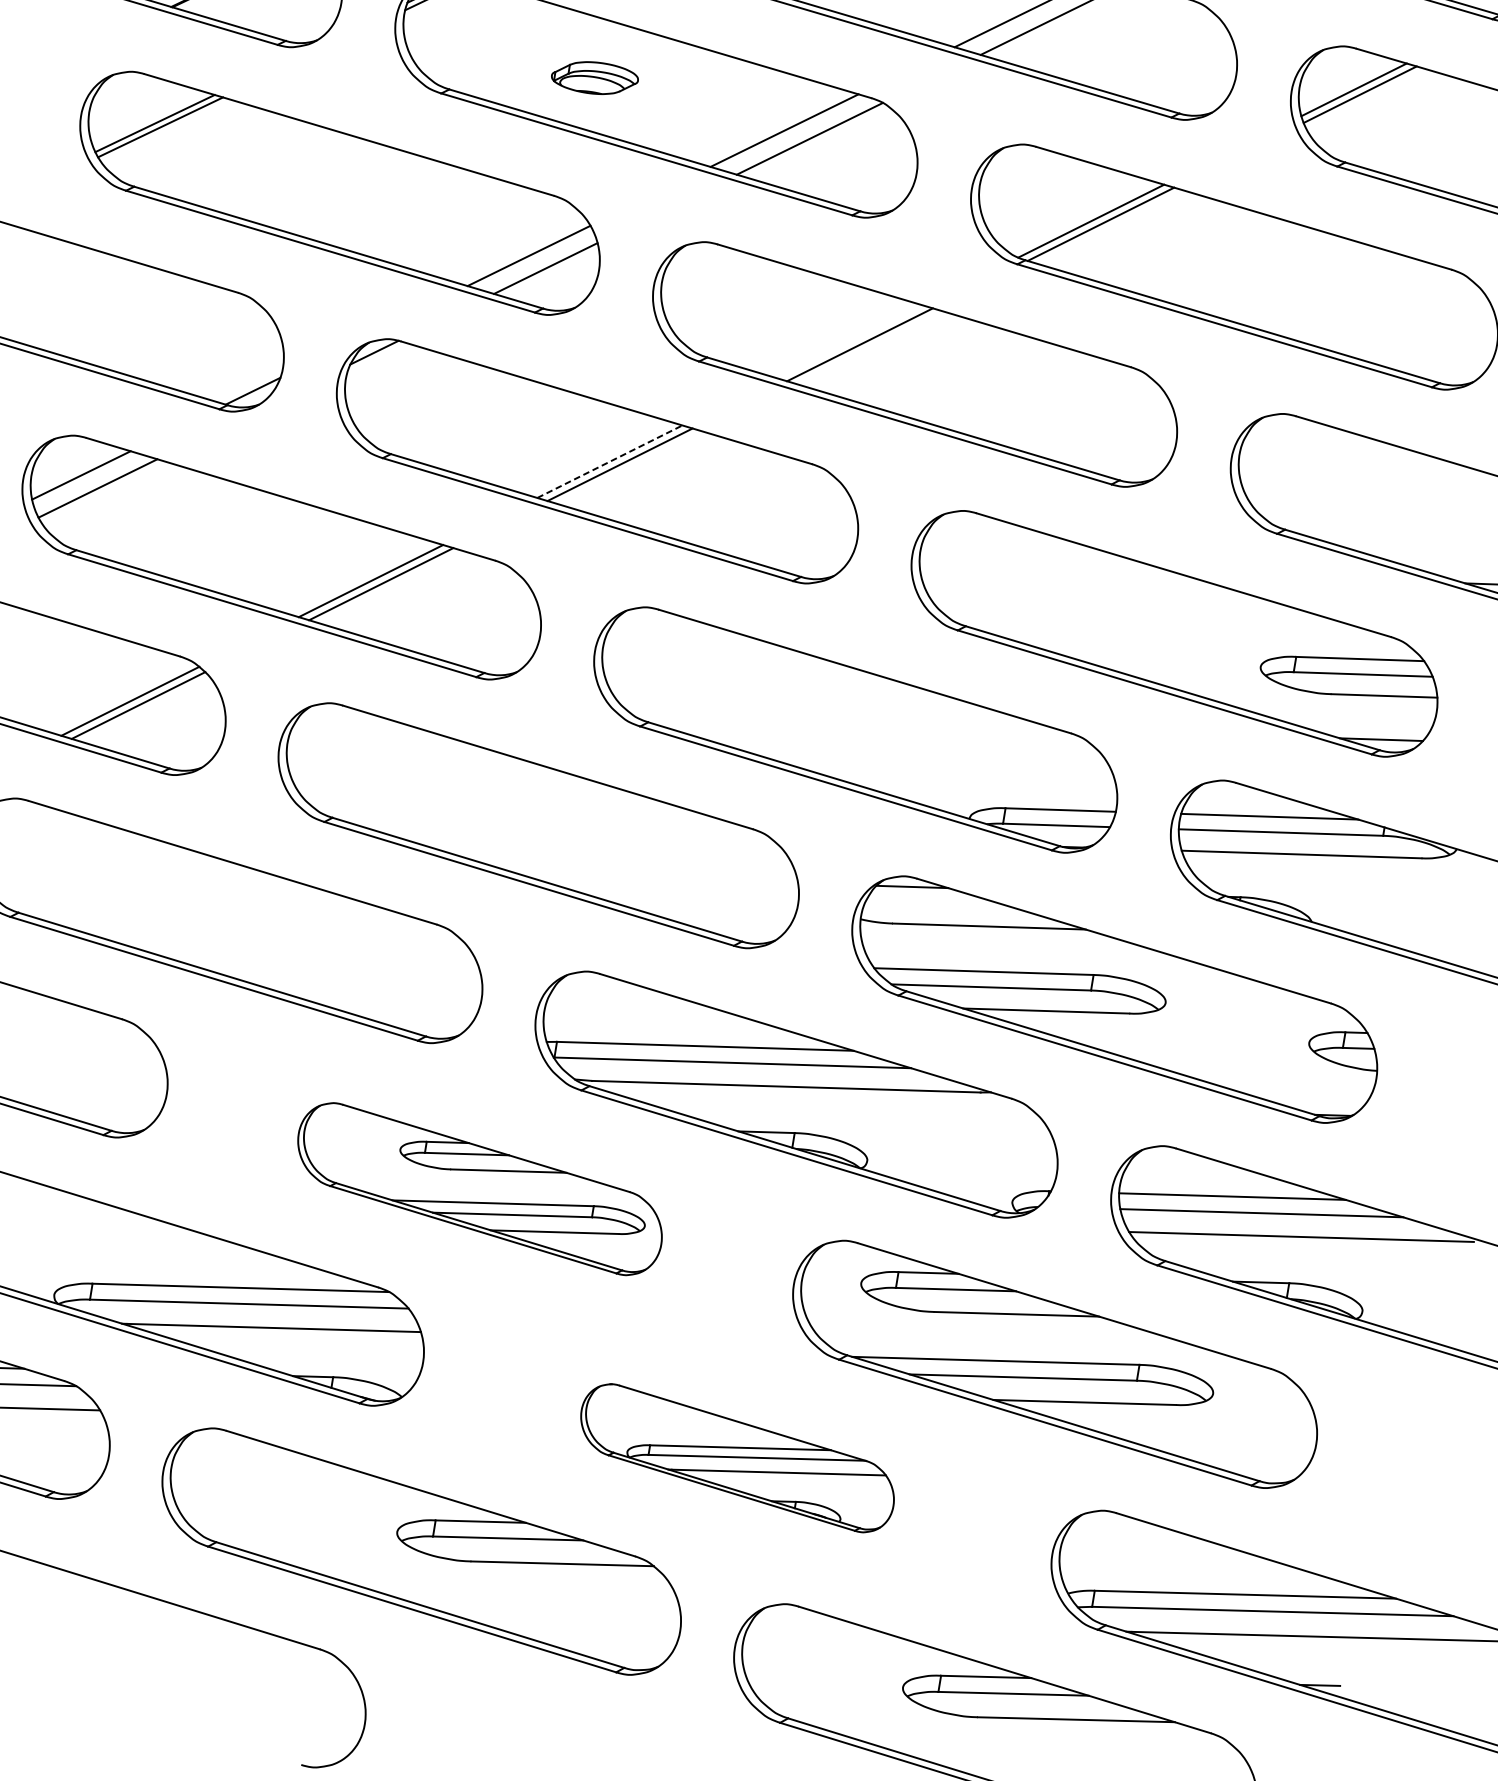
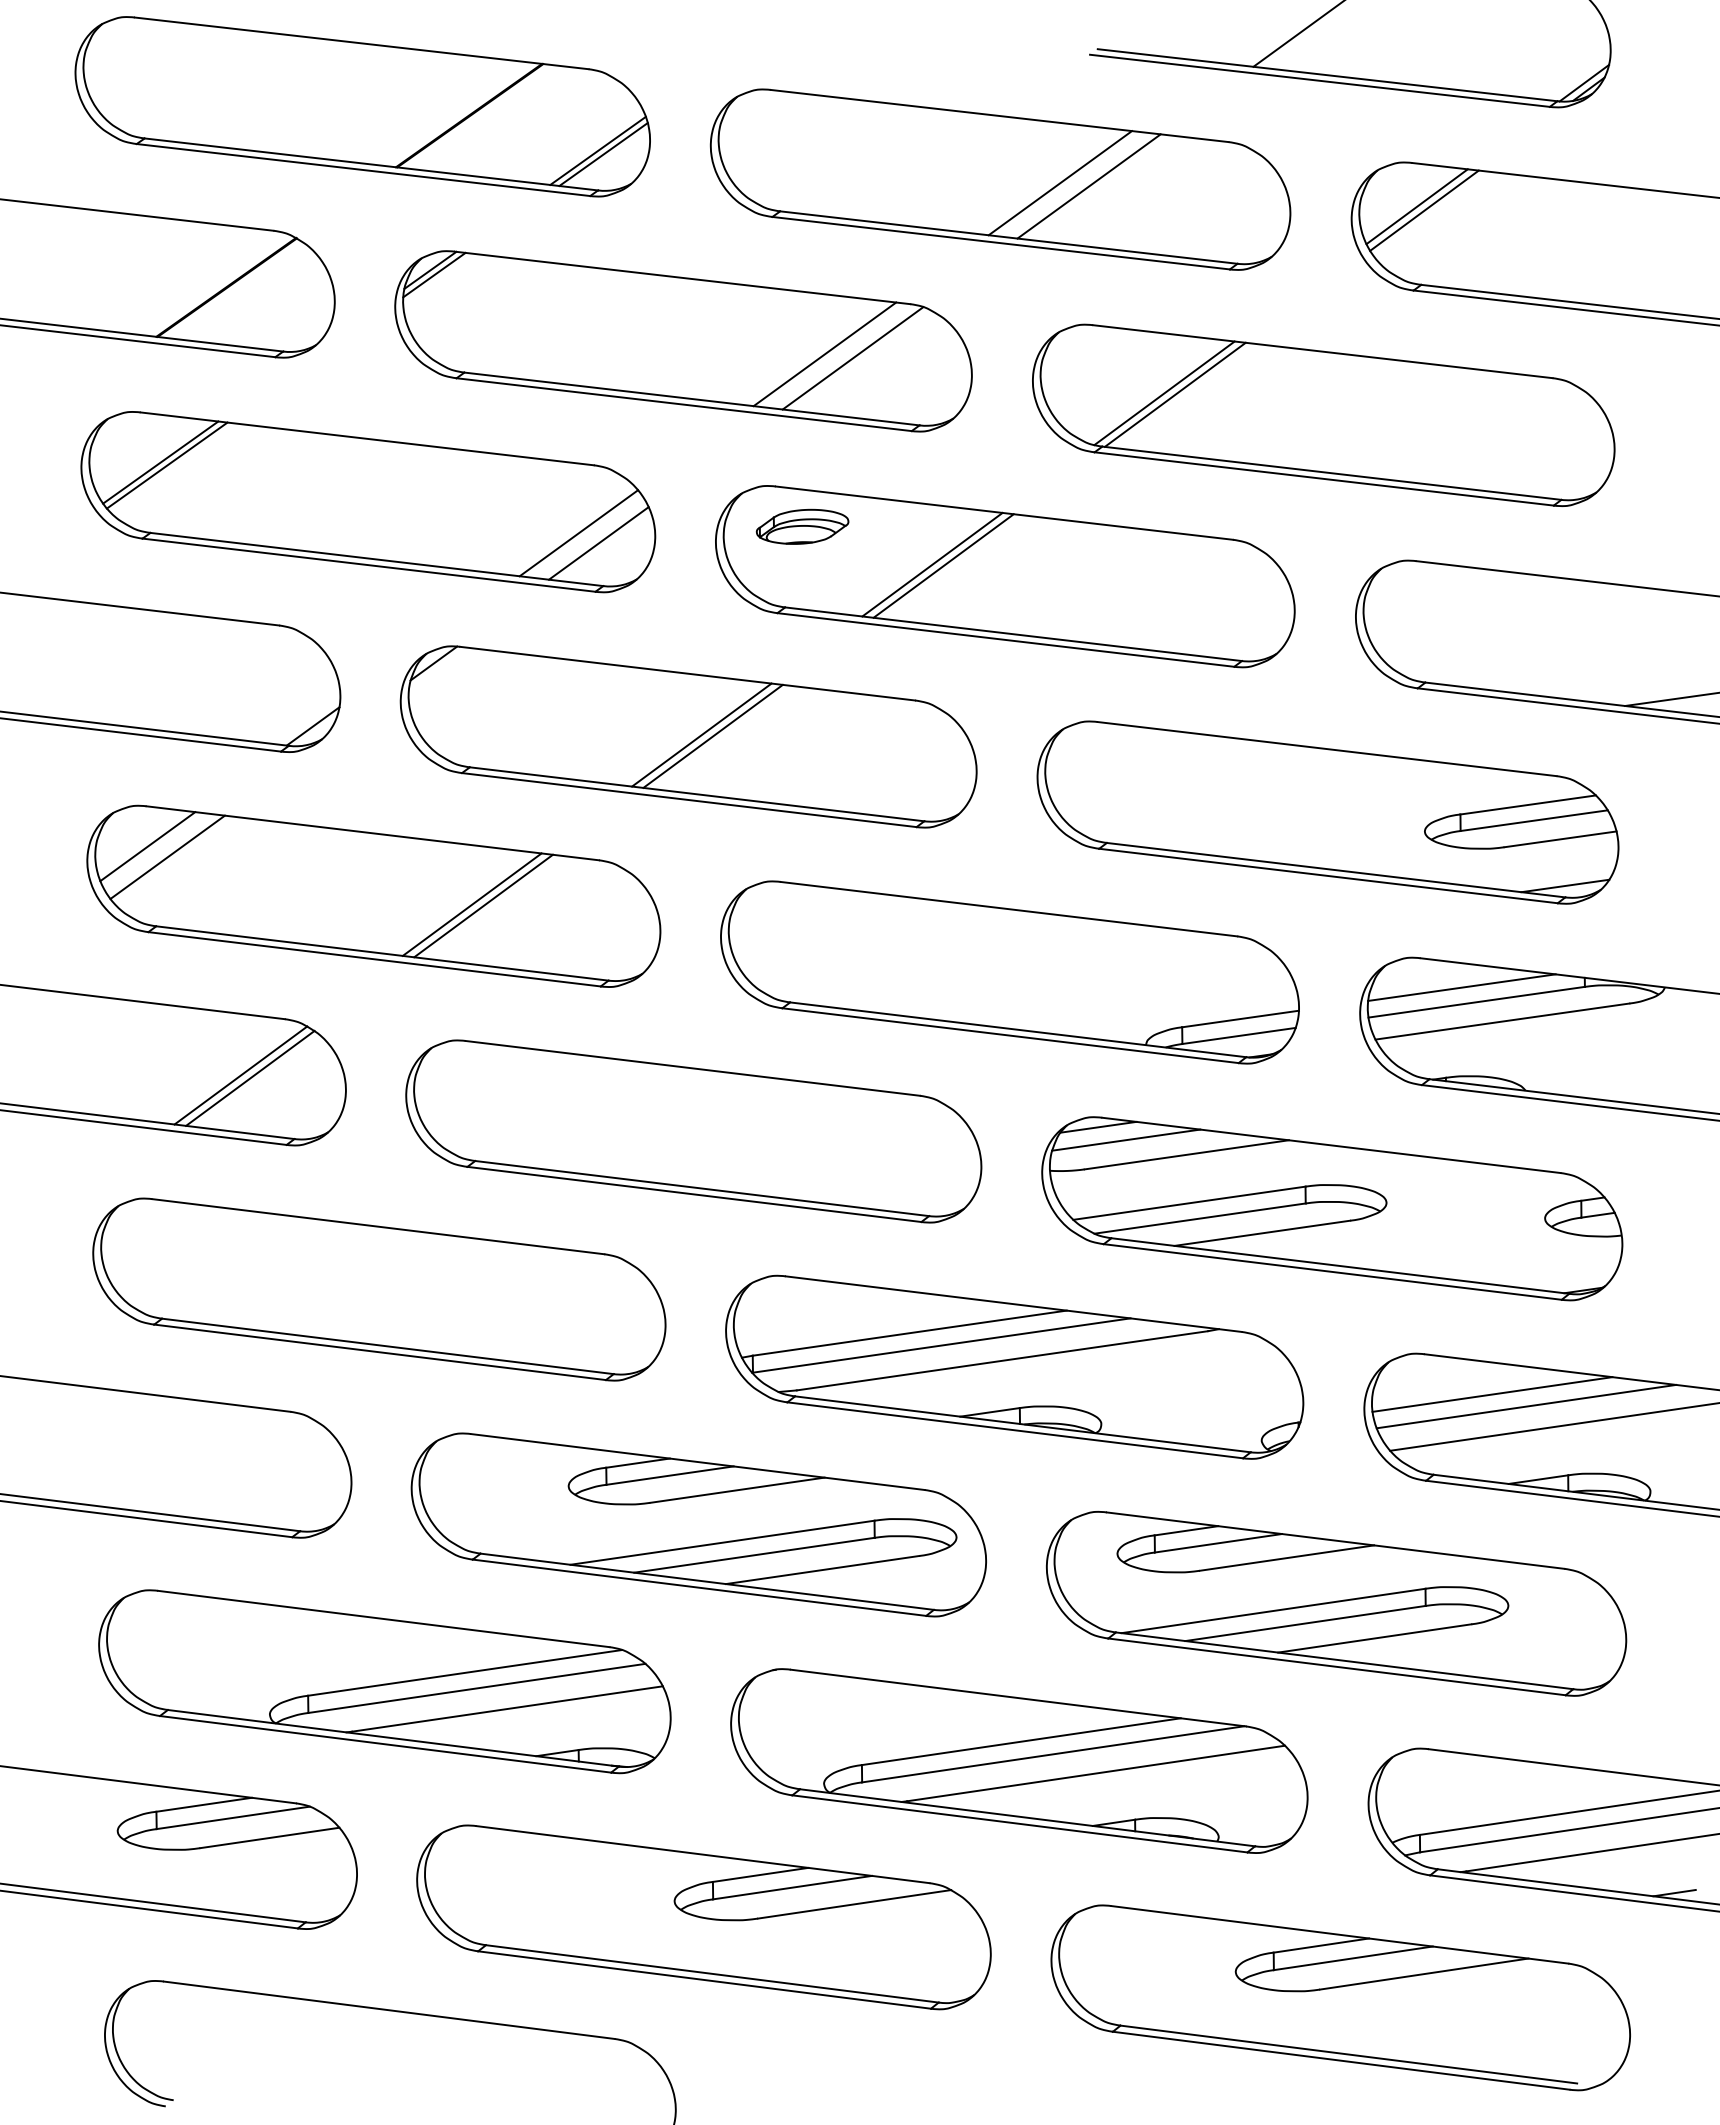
part: (594, 77) -> (802, 526), moved
line: (849, 341) -> (932, 564), added
line: (609, 462) -> (701, 735), dashed -> solid
line: (936, 902) -> (1126, 1139), added
part: (479, 1188) -> (698, 1524), size x1.43
part: (737, 1457) -> (1019, 1760), size x1.67

